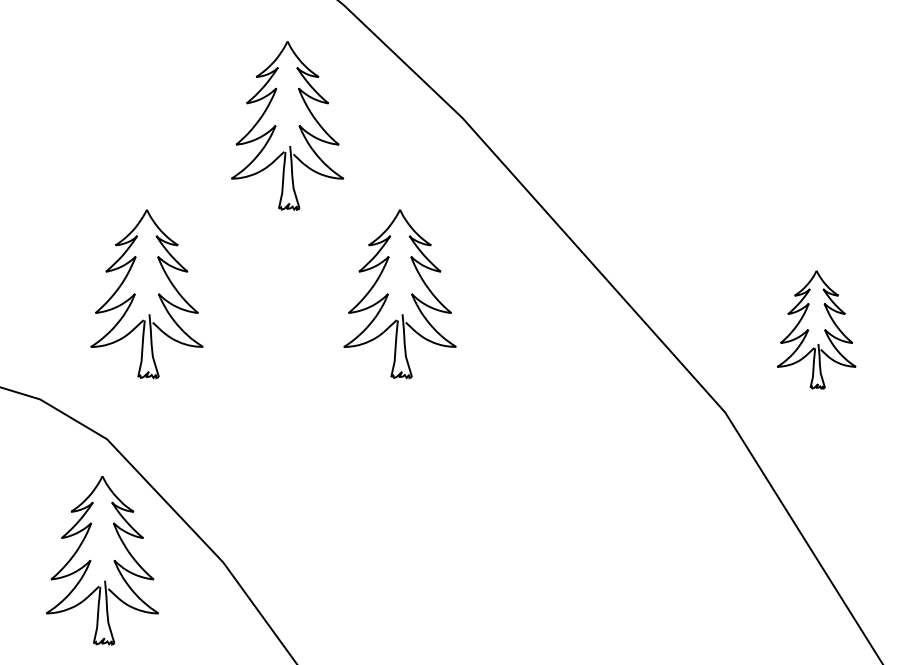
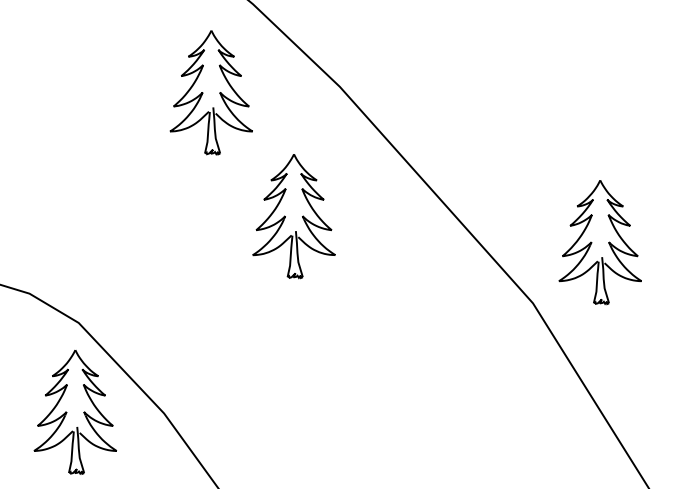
part: (146, 294) -> (107, 216), removed
part: (815, 329) -> (599, 242), size x1.43

